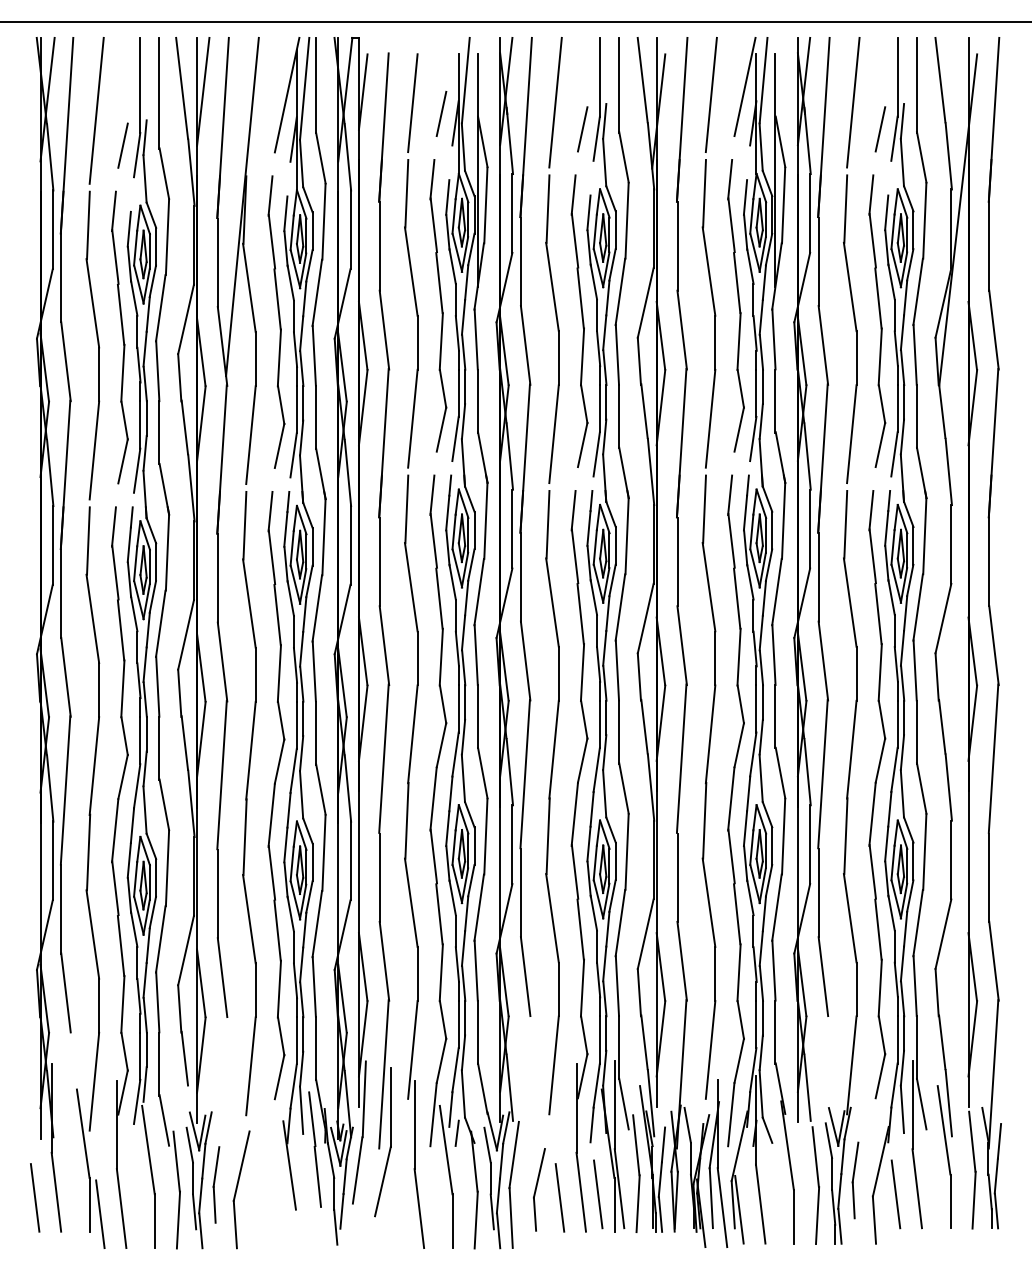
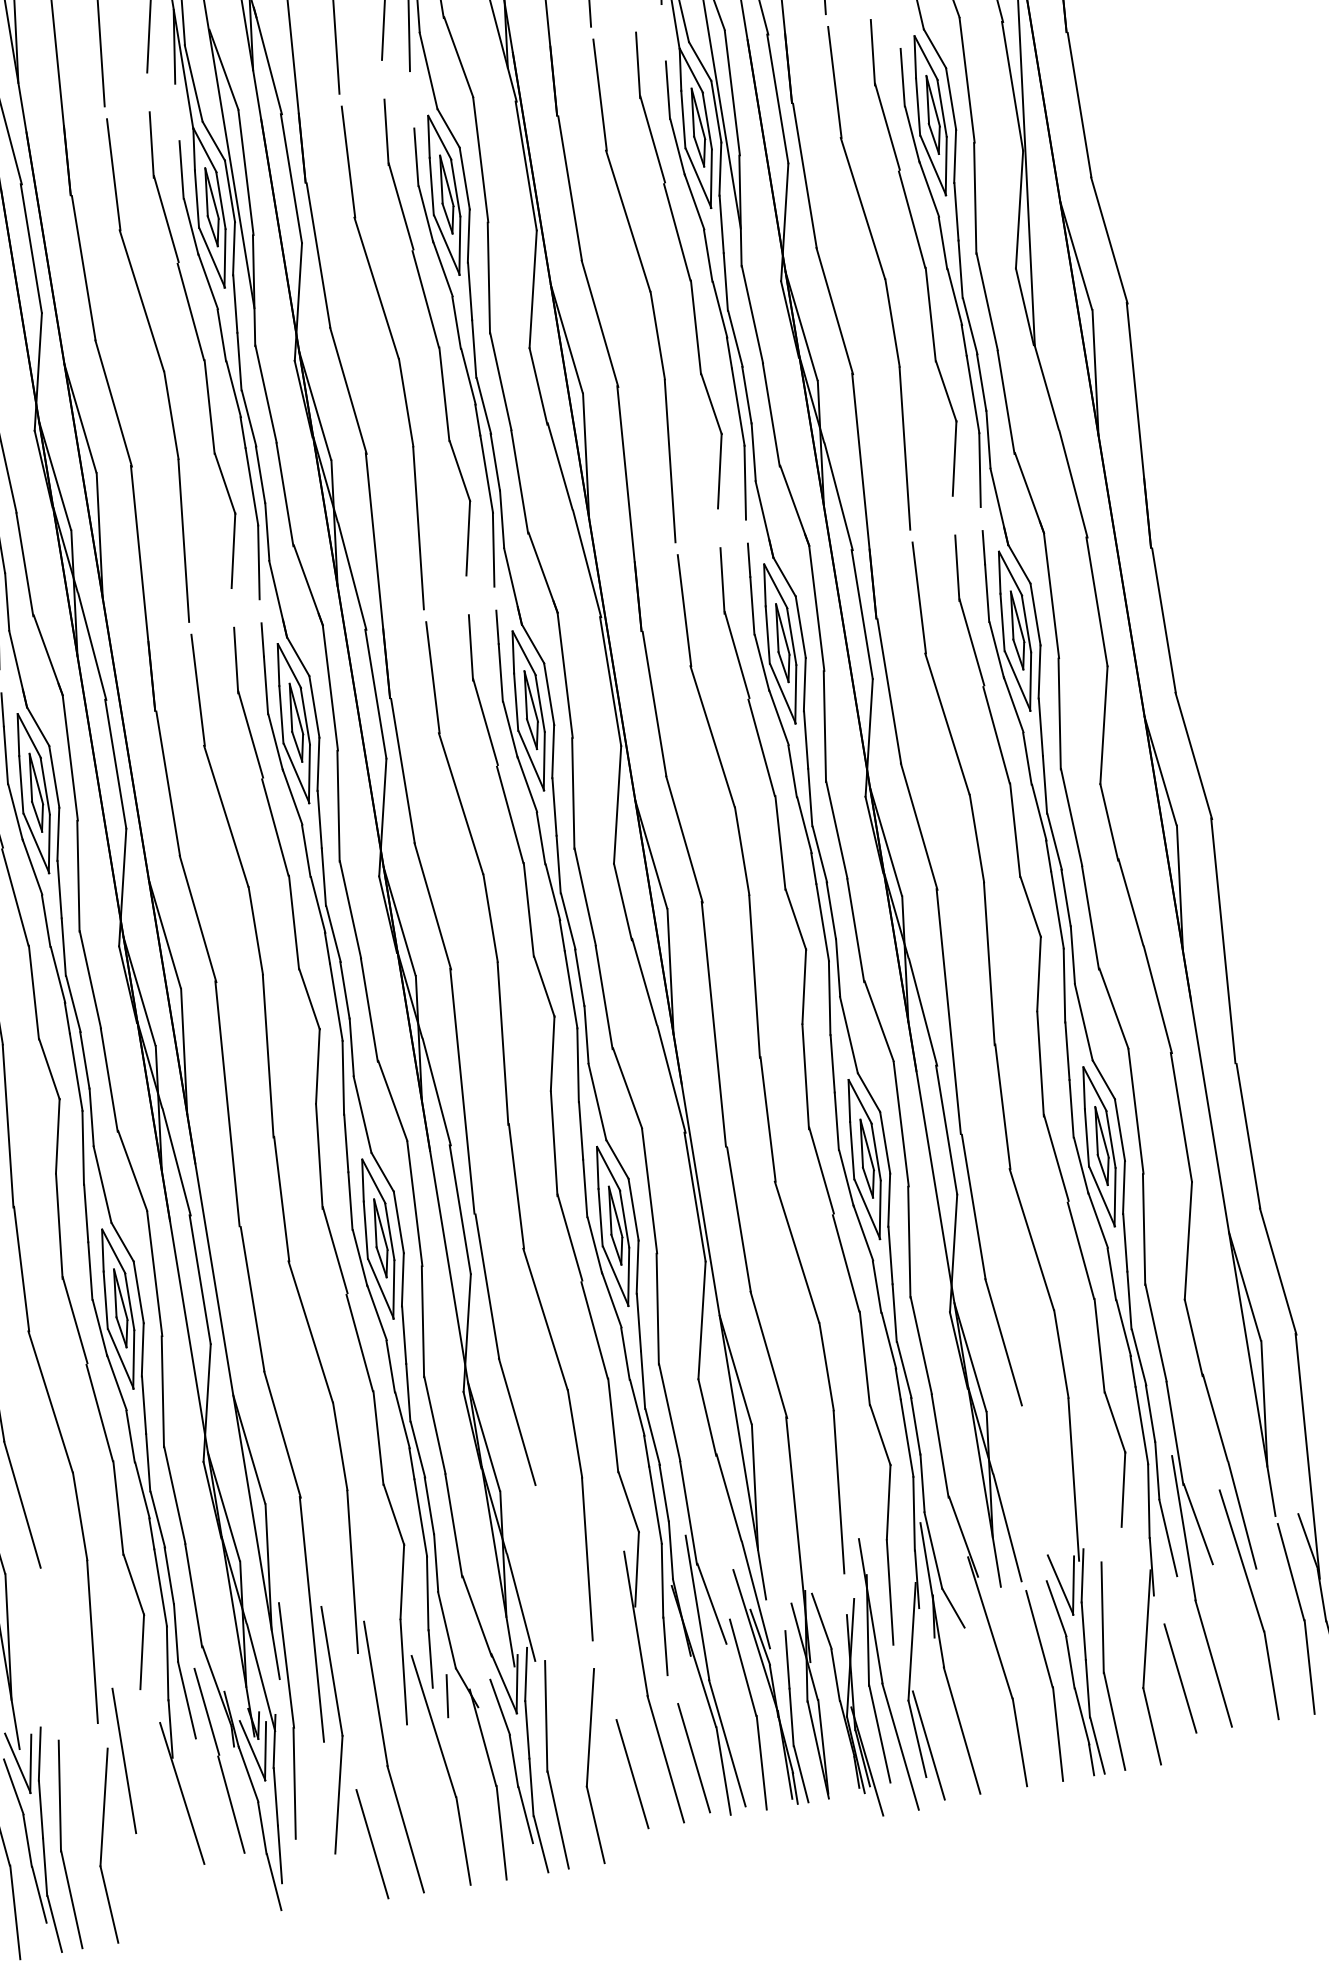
line: (258, 1140) -> (124, 1761), added
part: (855, 1180) -> (1110, 1666), size x1.67
part: (216, 1184) -> (67, 1844), size x1.67
part: (539, 1189) -> (596, 1765), size x1.43
line: (397, 1214) -> (371, 1844), added

